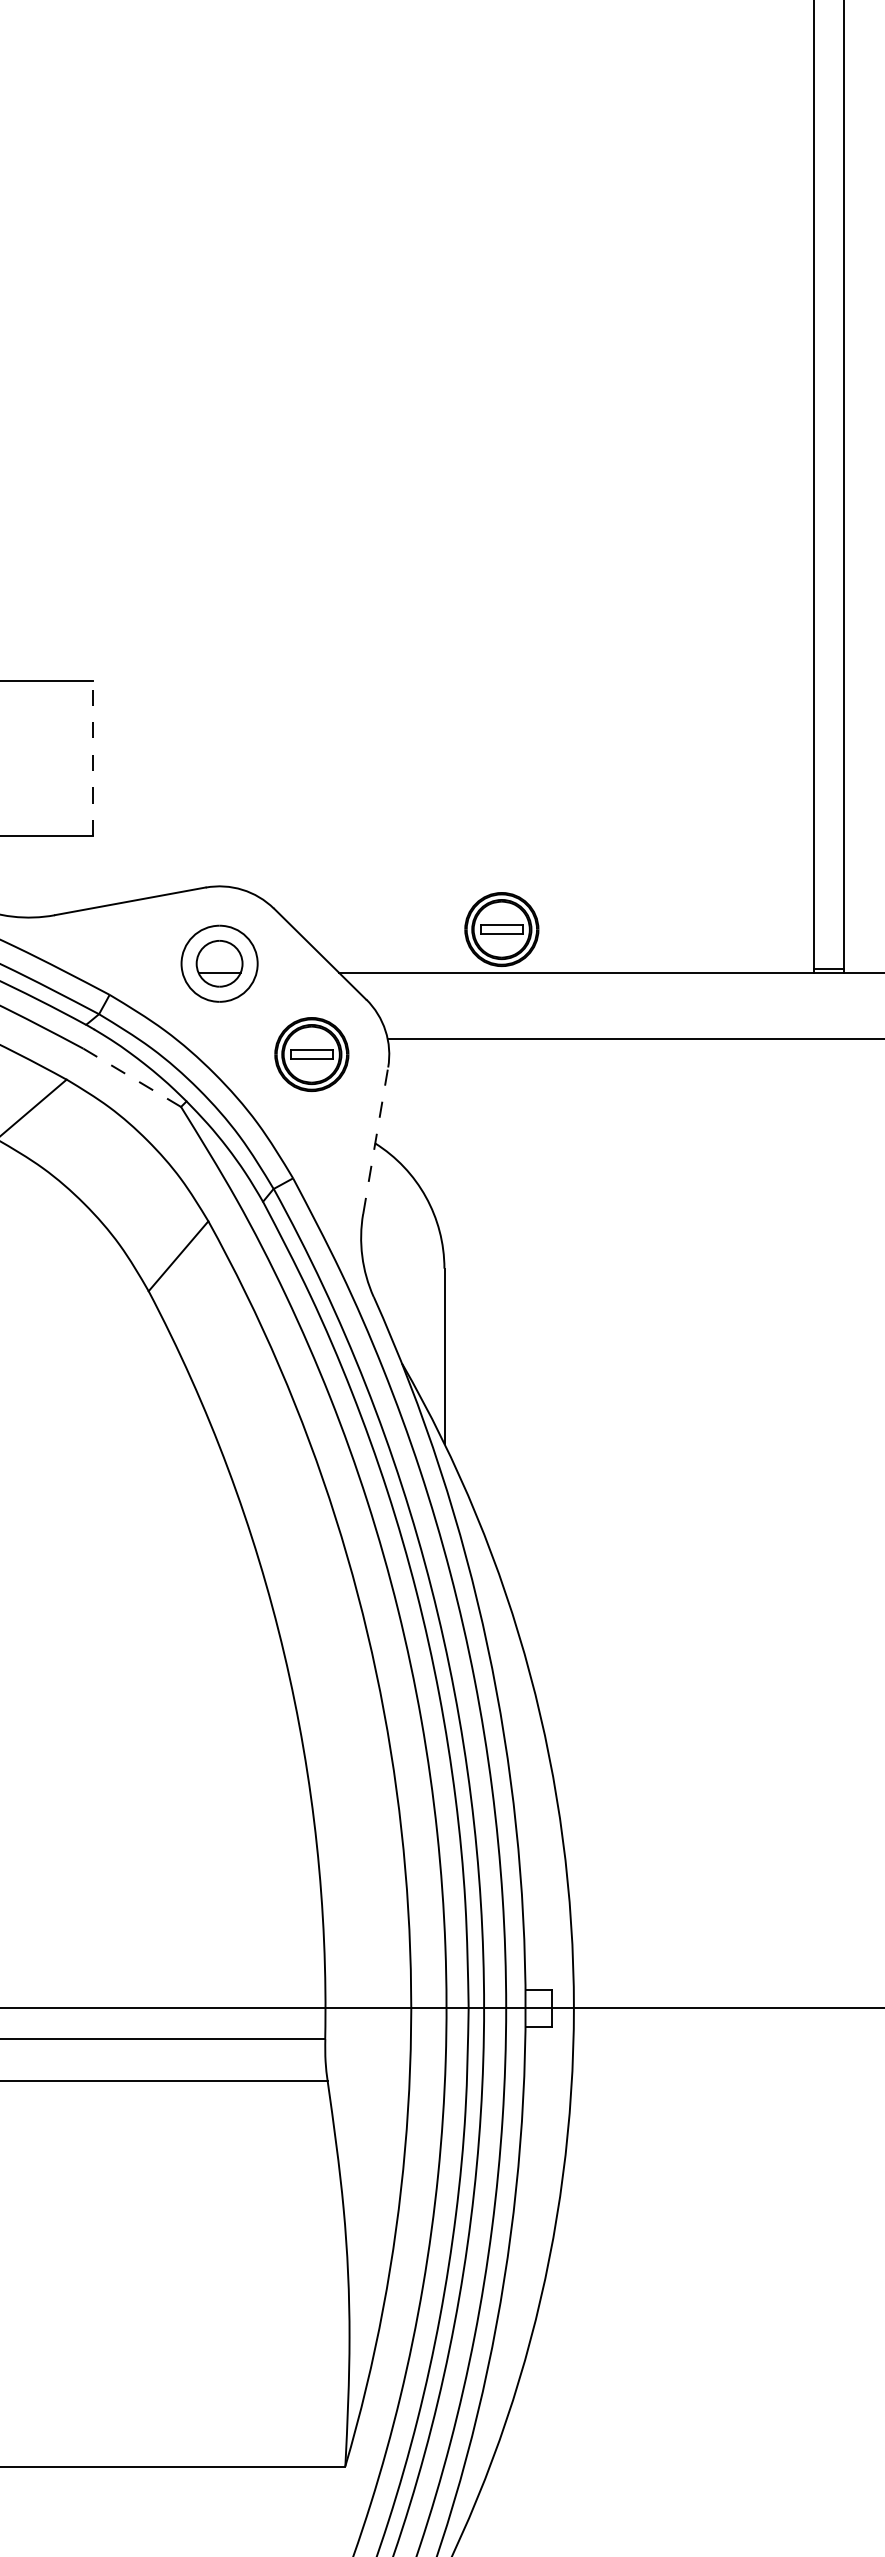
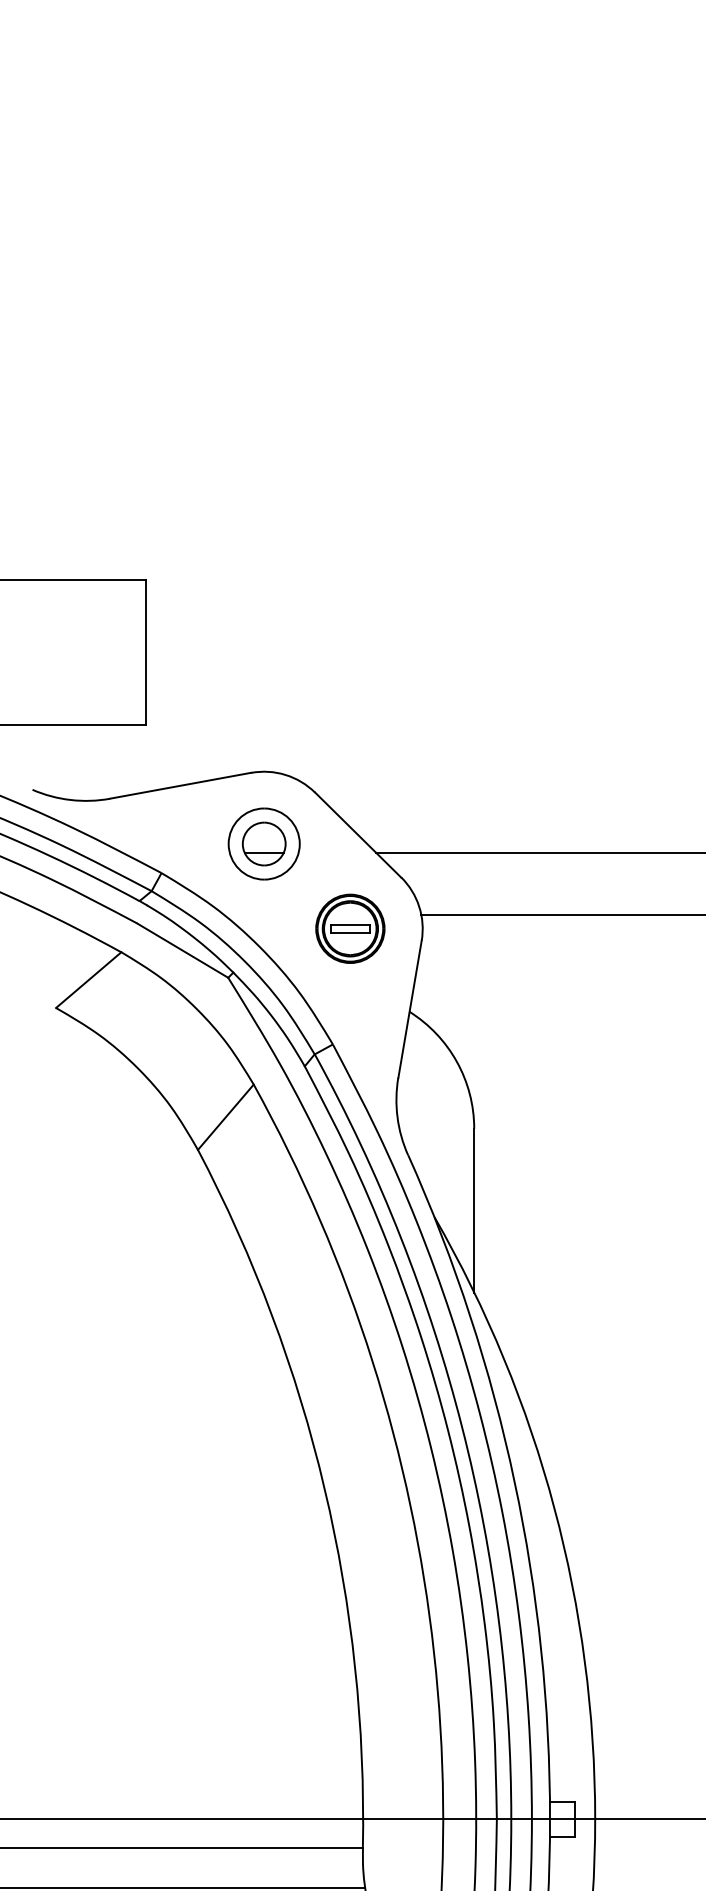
line: (93, 758) -> (146, 652), dashed -> solid
part: (501, 929) -> (527, 812), removed
line: (132, 1077) -> (182, 950), dashed -> solid
line: (375, 1140) -> (409, 1009), dashed -> solid

